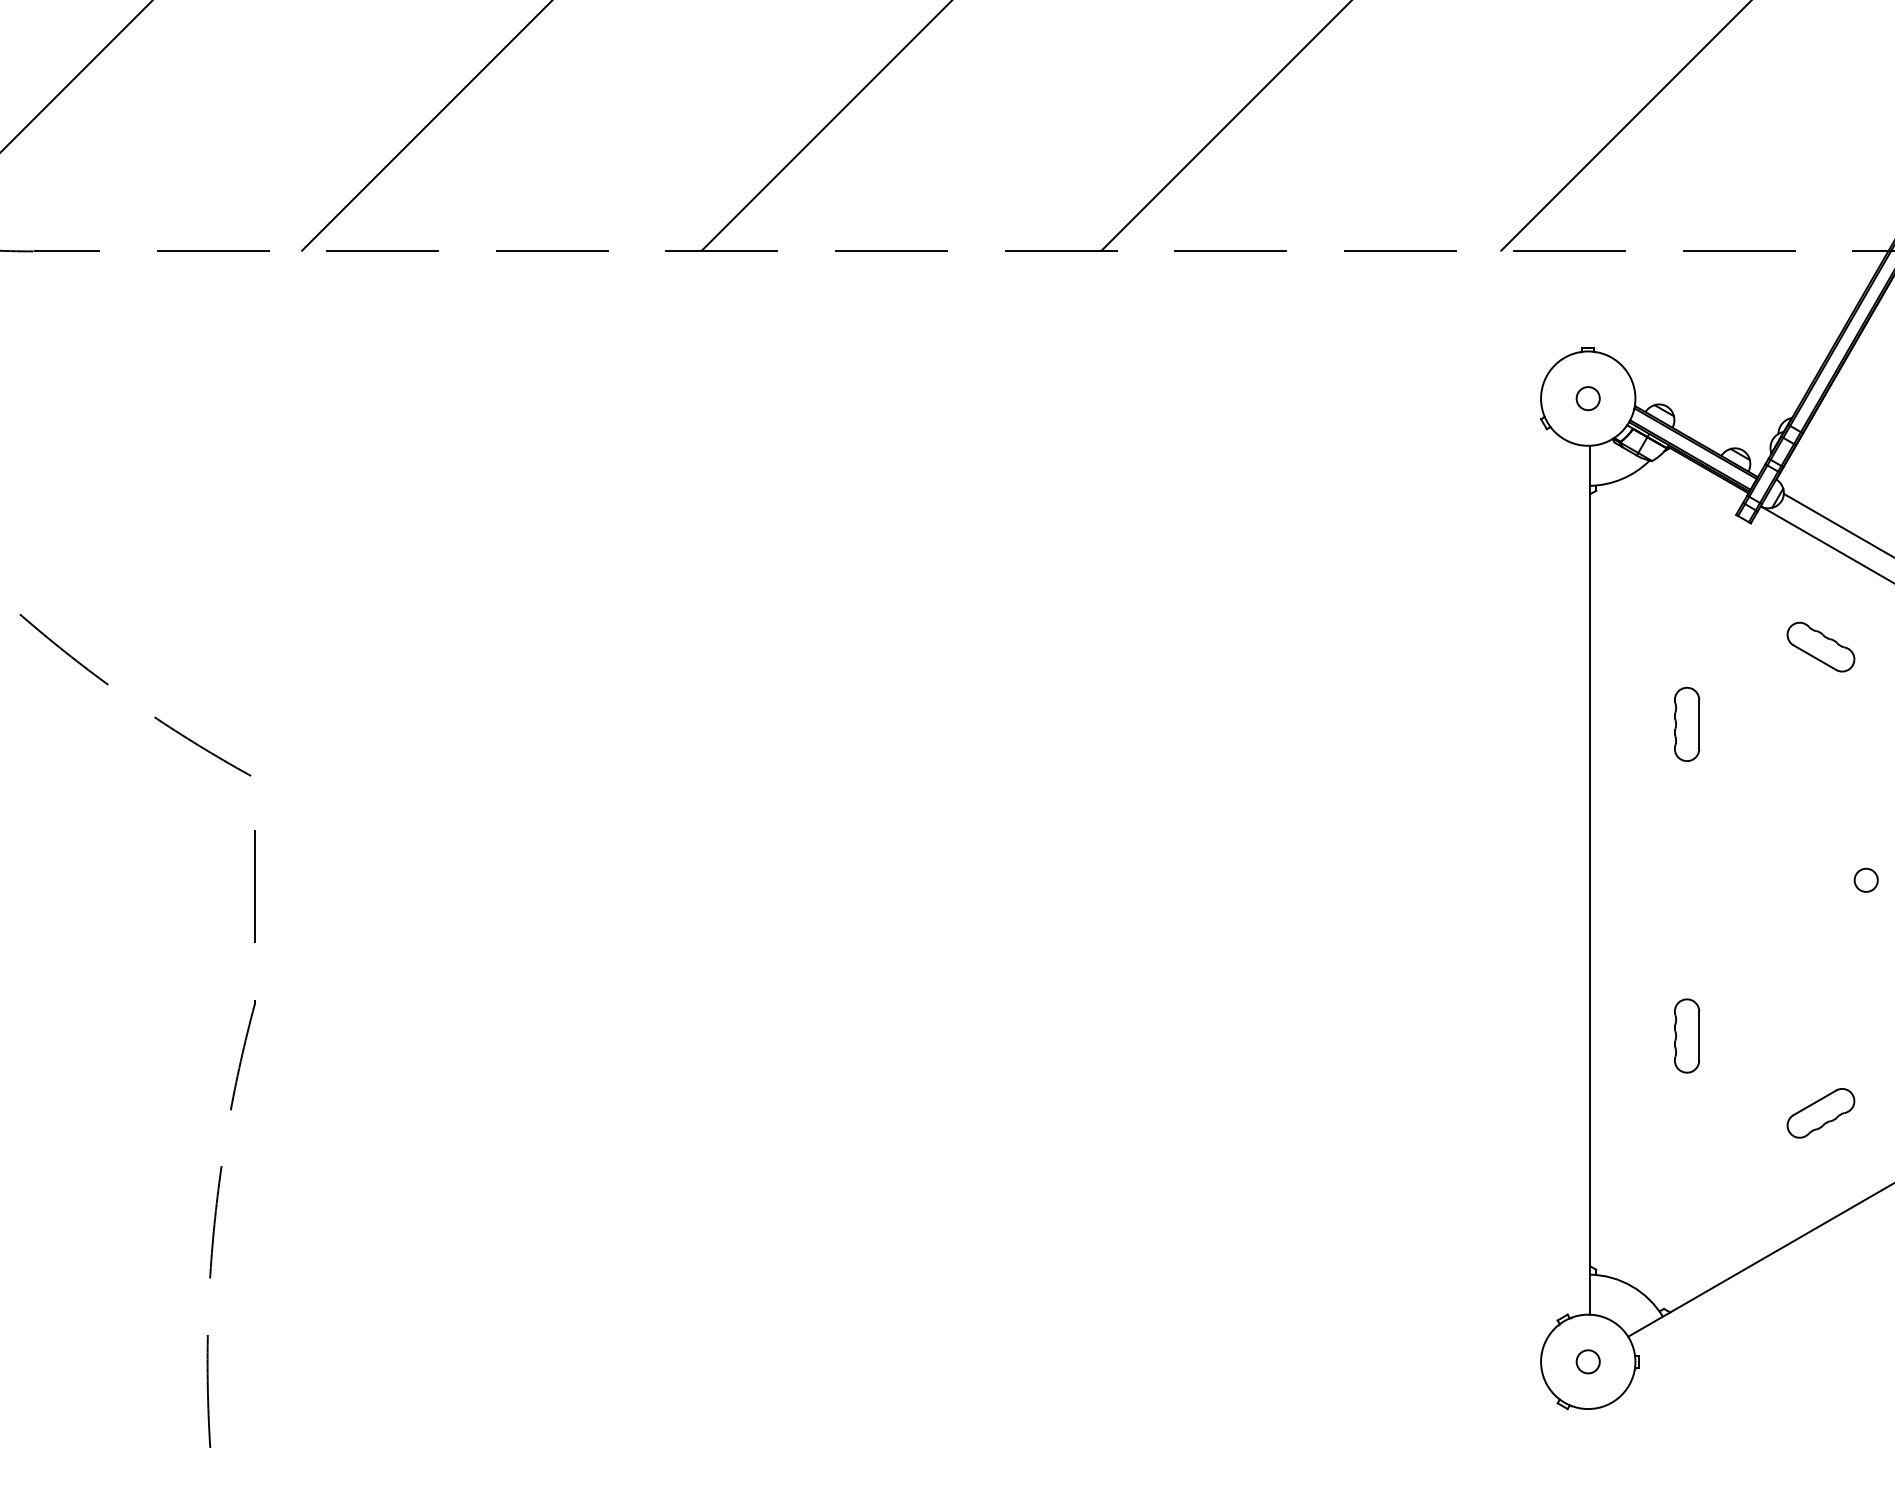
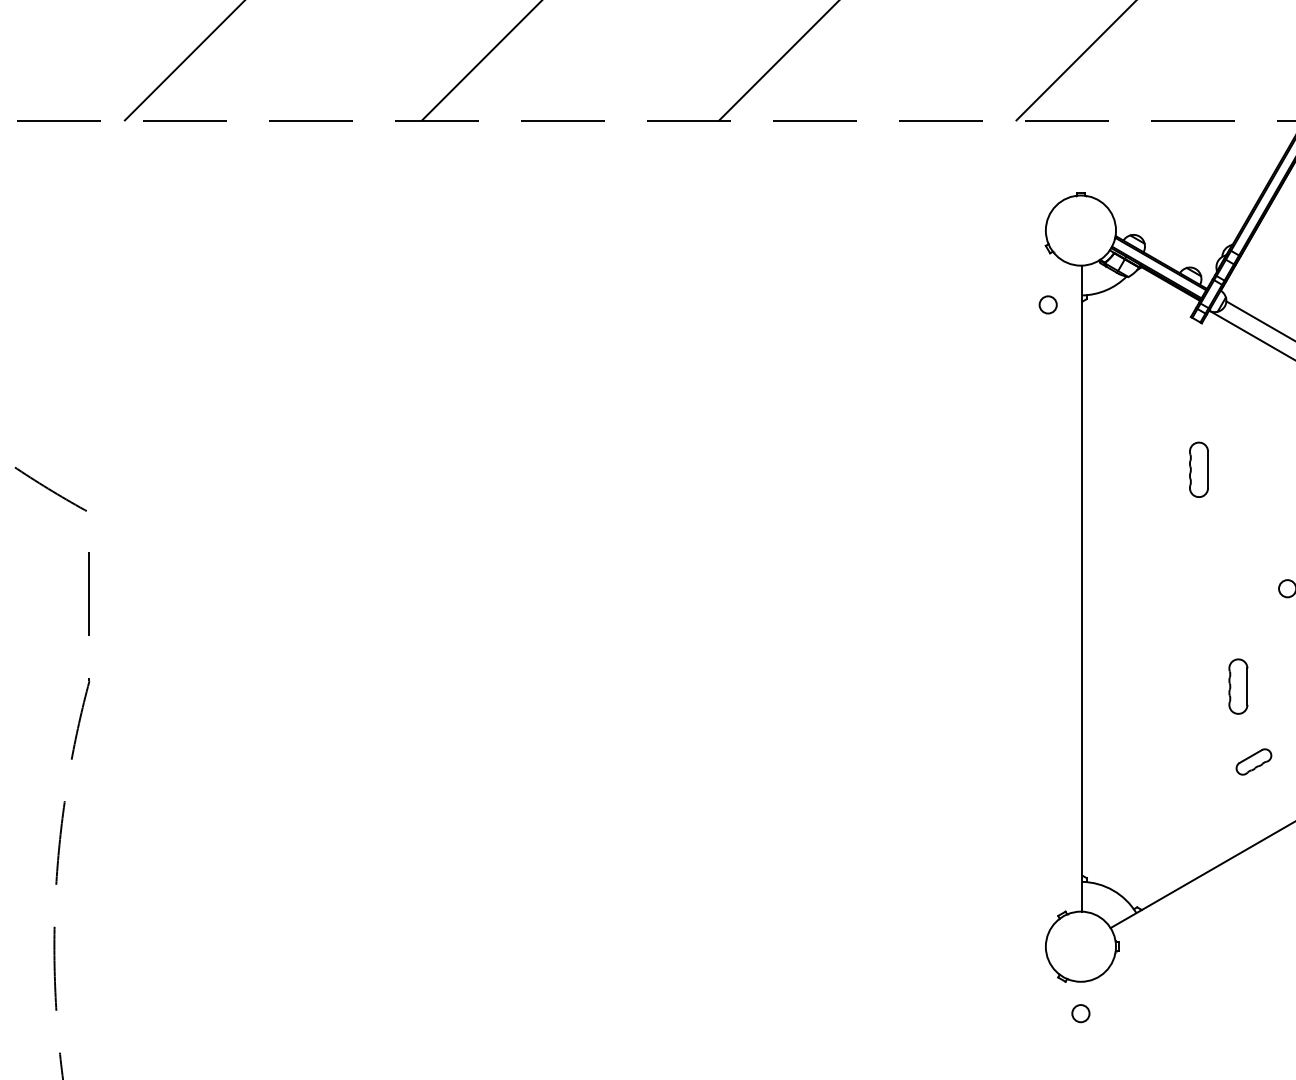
circle: (1587, 398) -> (1047, 304), moved
part: (1820, 646) -> (1253, 414), removed
part: (1687, 723) -> (1199, 469), moved
part: (1687, 1035) -> (1238, 686), moved
part: (1820, 1113) -> (1253, 762), size x0.7
circle: (1587, 1361) -> (1080, 1013), moved

